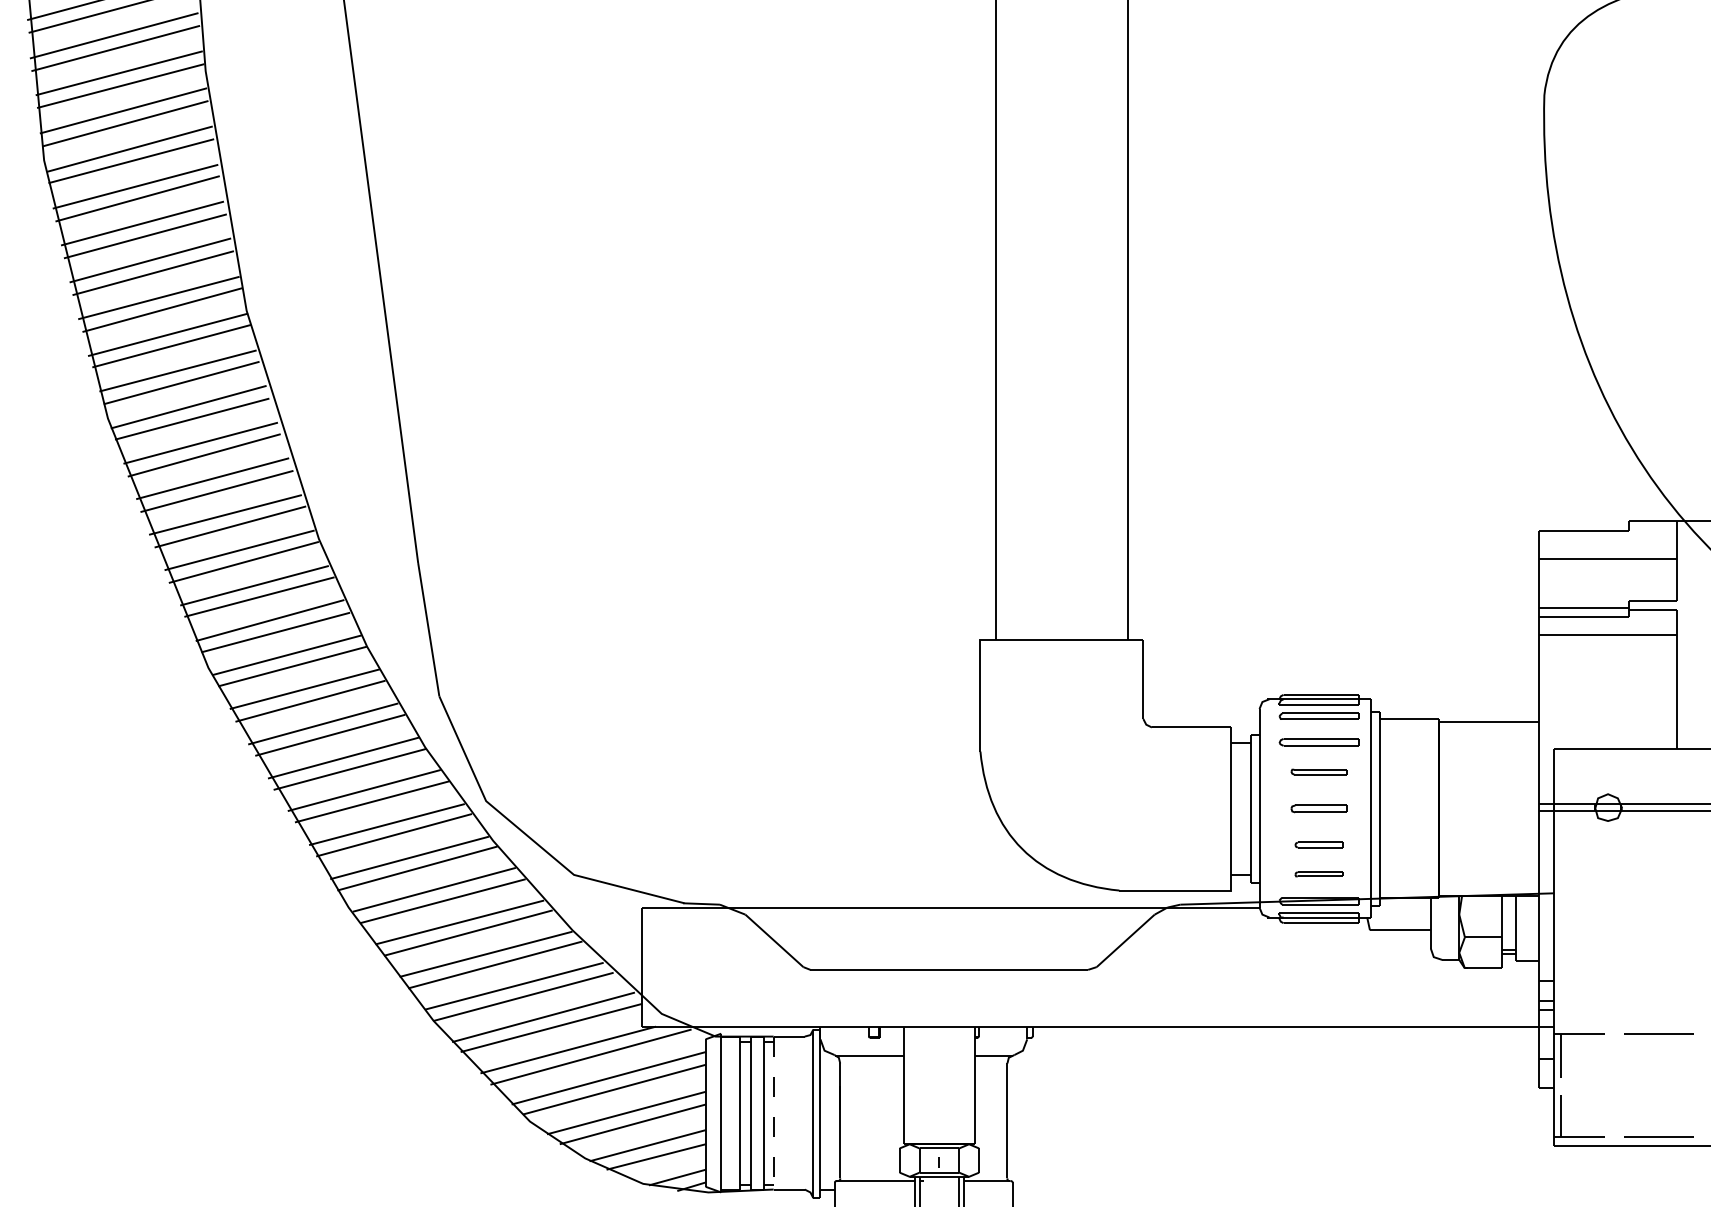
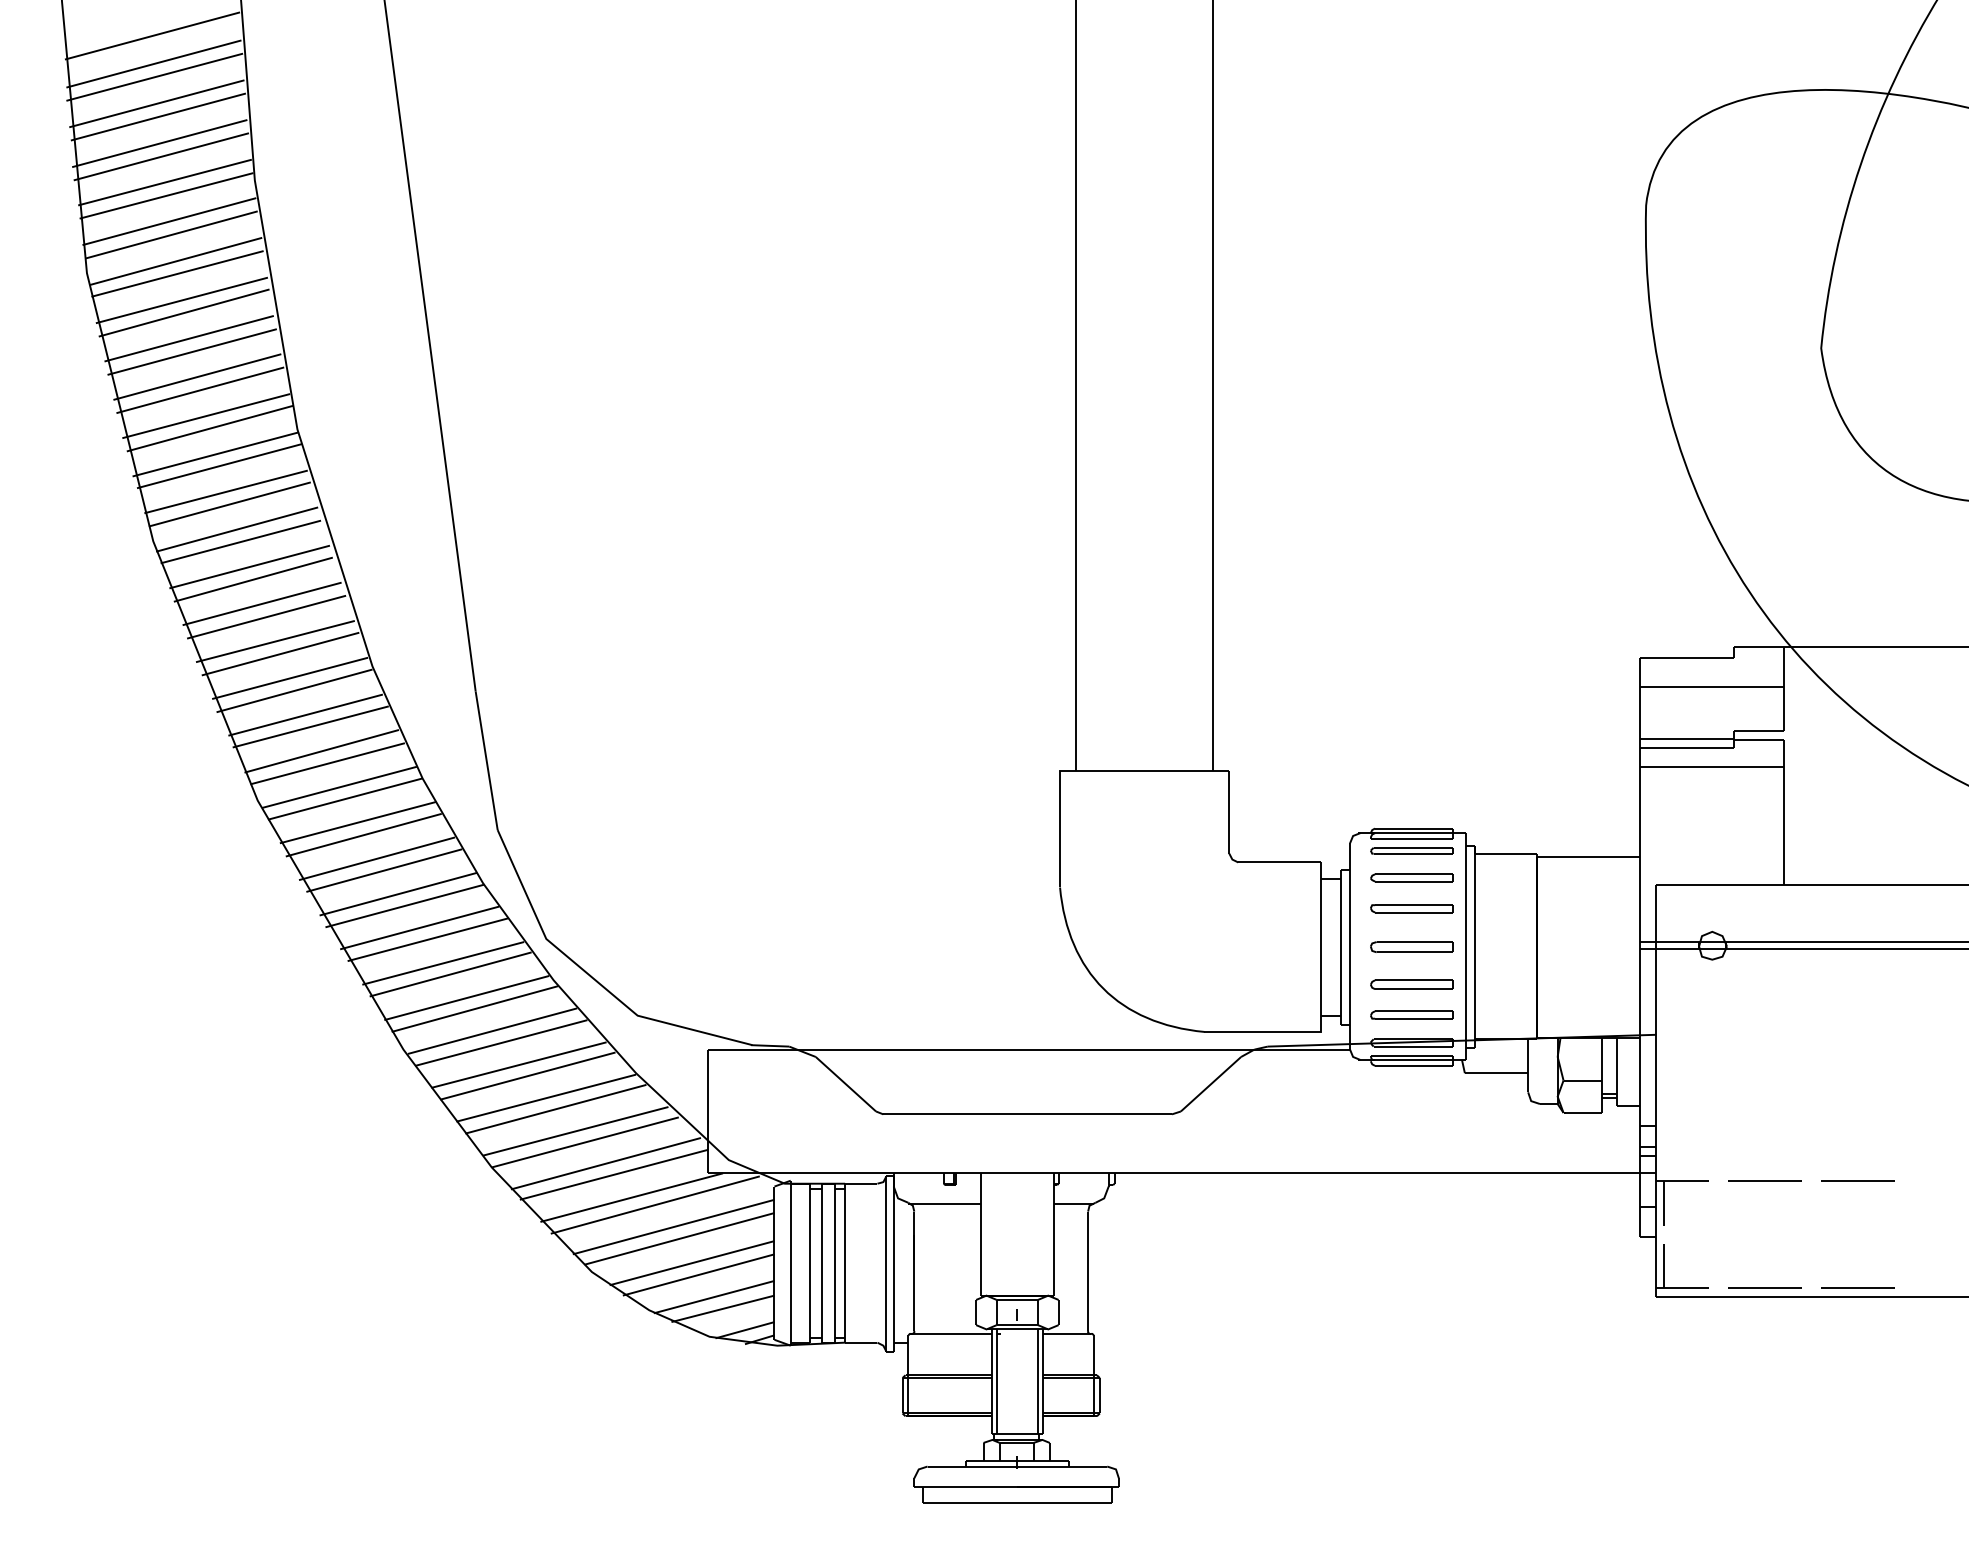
part: (1318, 771) -> (1411, 908), size x1.43
part: (1318, 808) -> (1411, 946), size x1.43
part: (1318, 844) -> (1411, 984), size x1.67
part: (1318, 873) -> (1411, 1014), size x1.67
line: (774, 1113) -> (845, 1263), dashed -> solid

